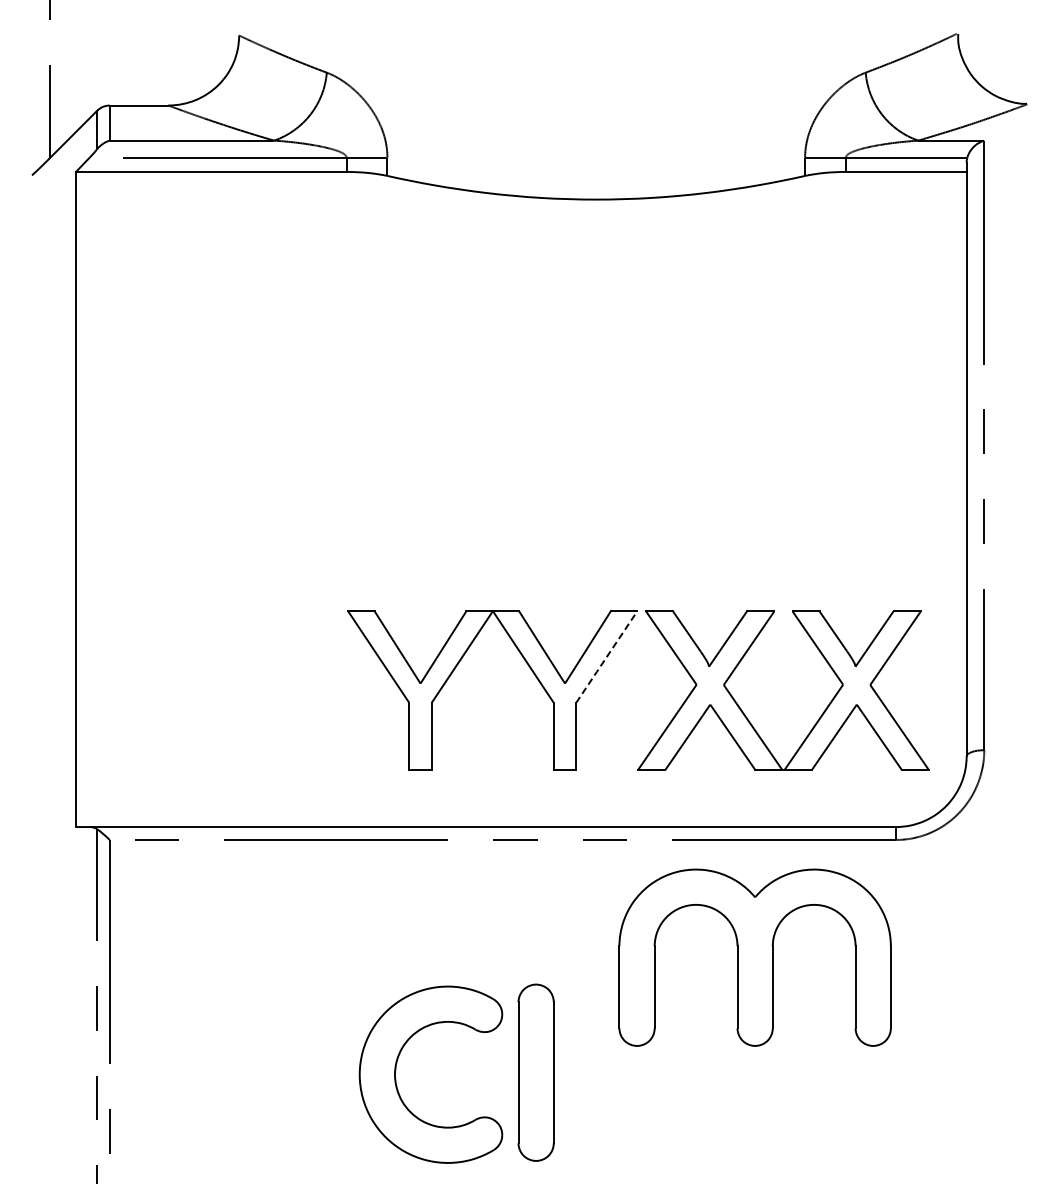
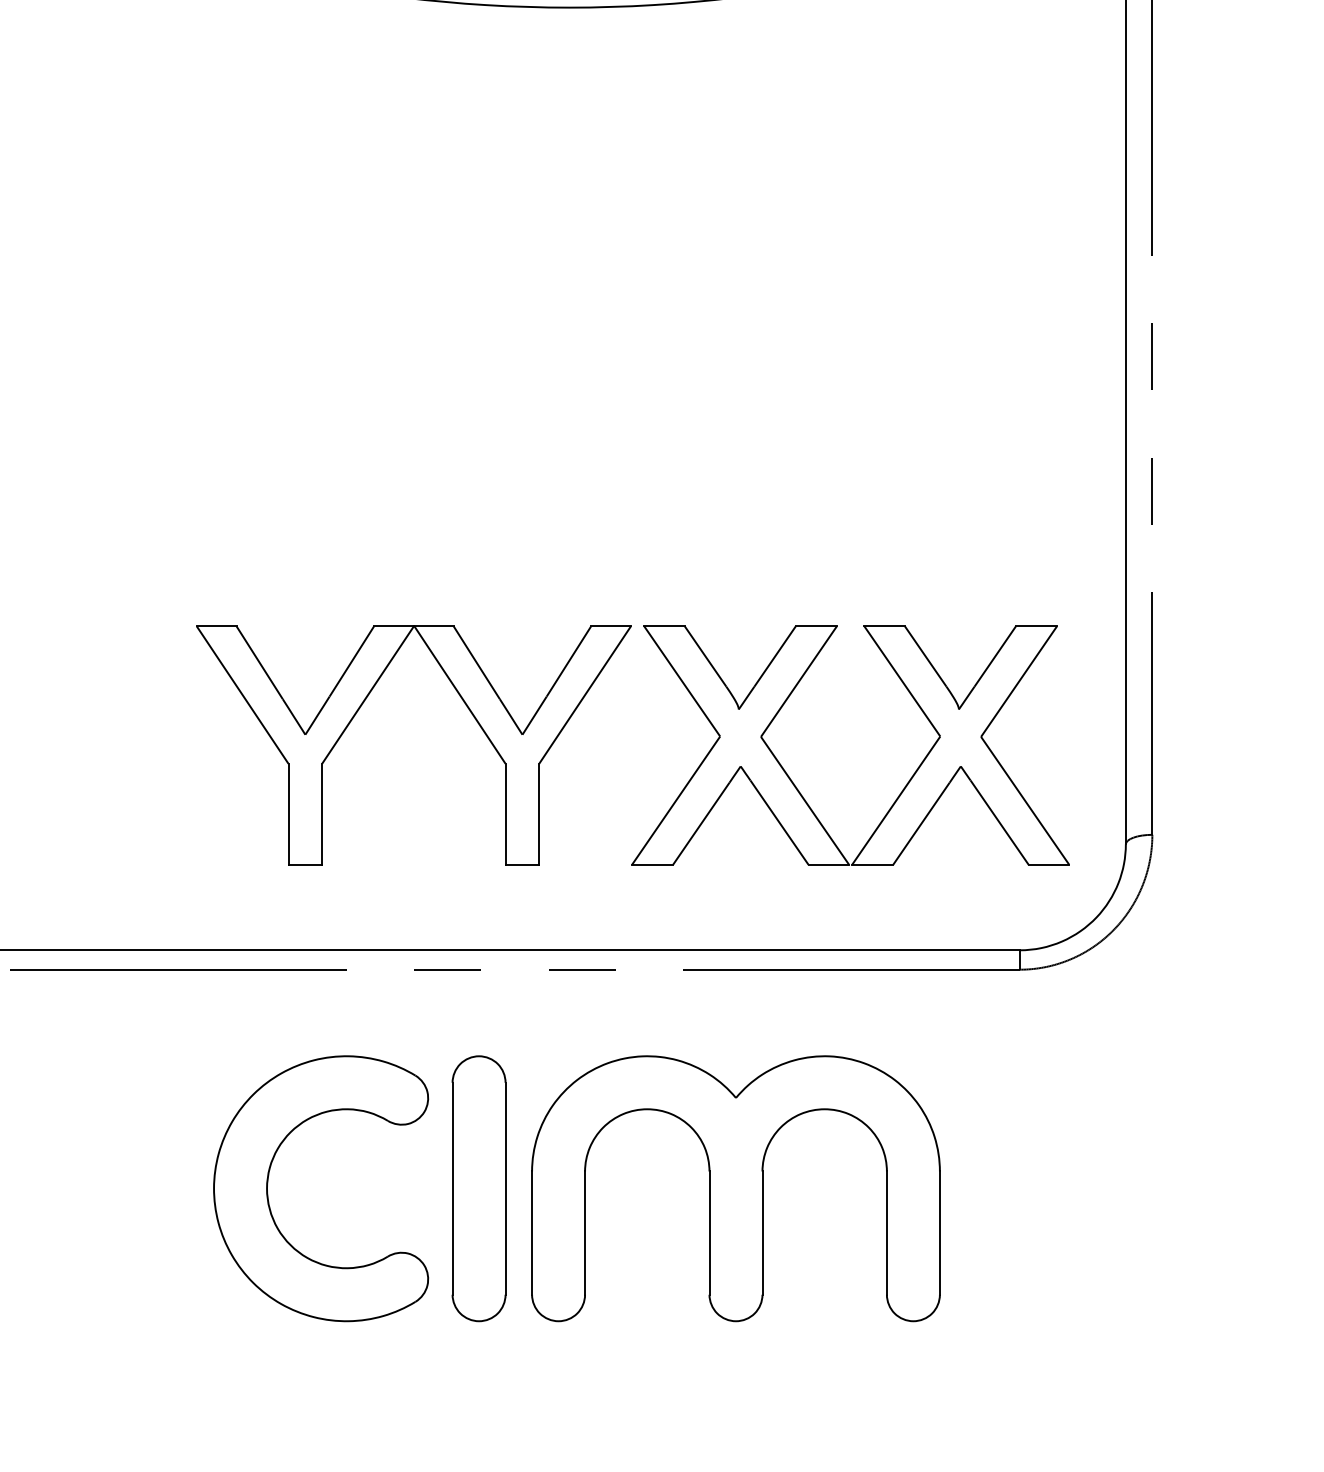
line: (606, 657) -> (584, 695), dashed -> solid
part: (754, 957) -> (735, 1188), moved
part: (396, 1070) -> (269, 1182), moved
part: (535, 1072) -> (478, 1188), moved

